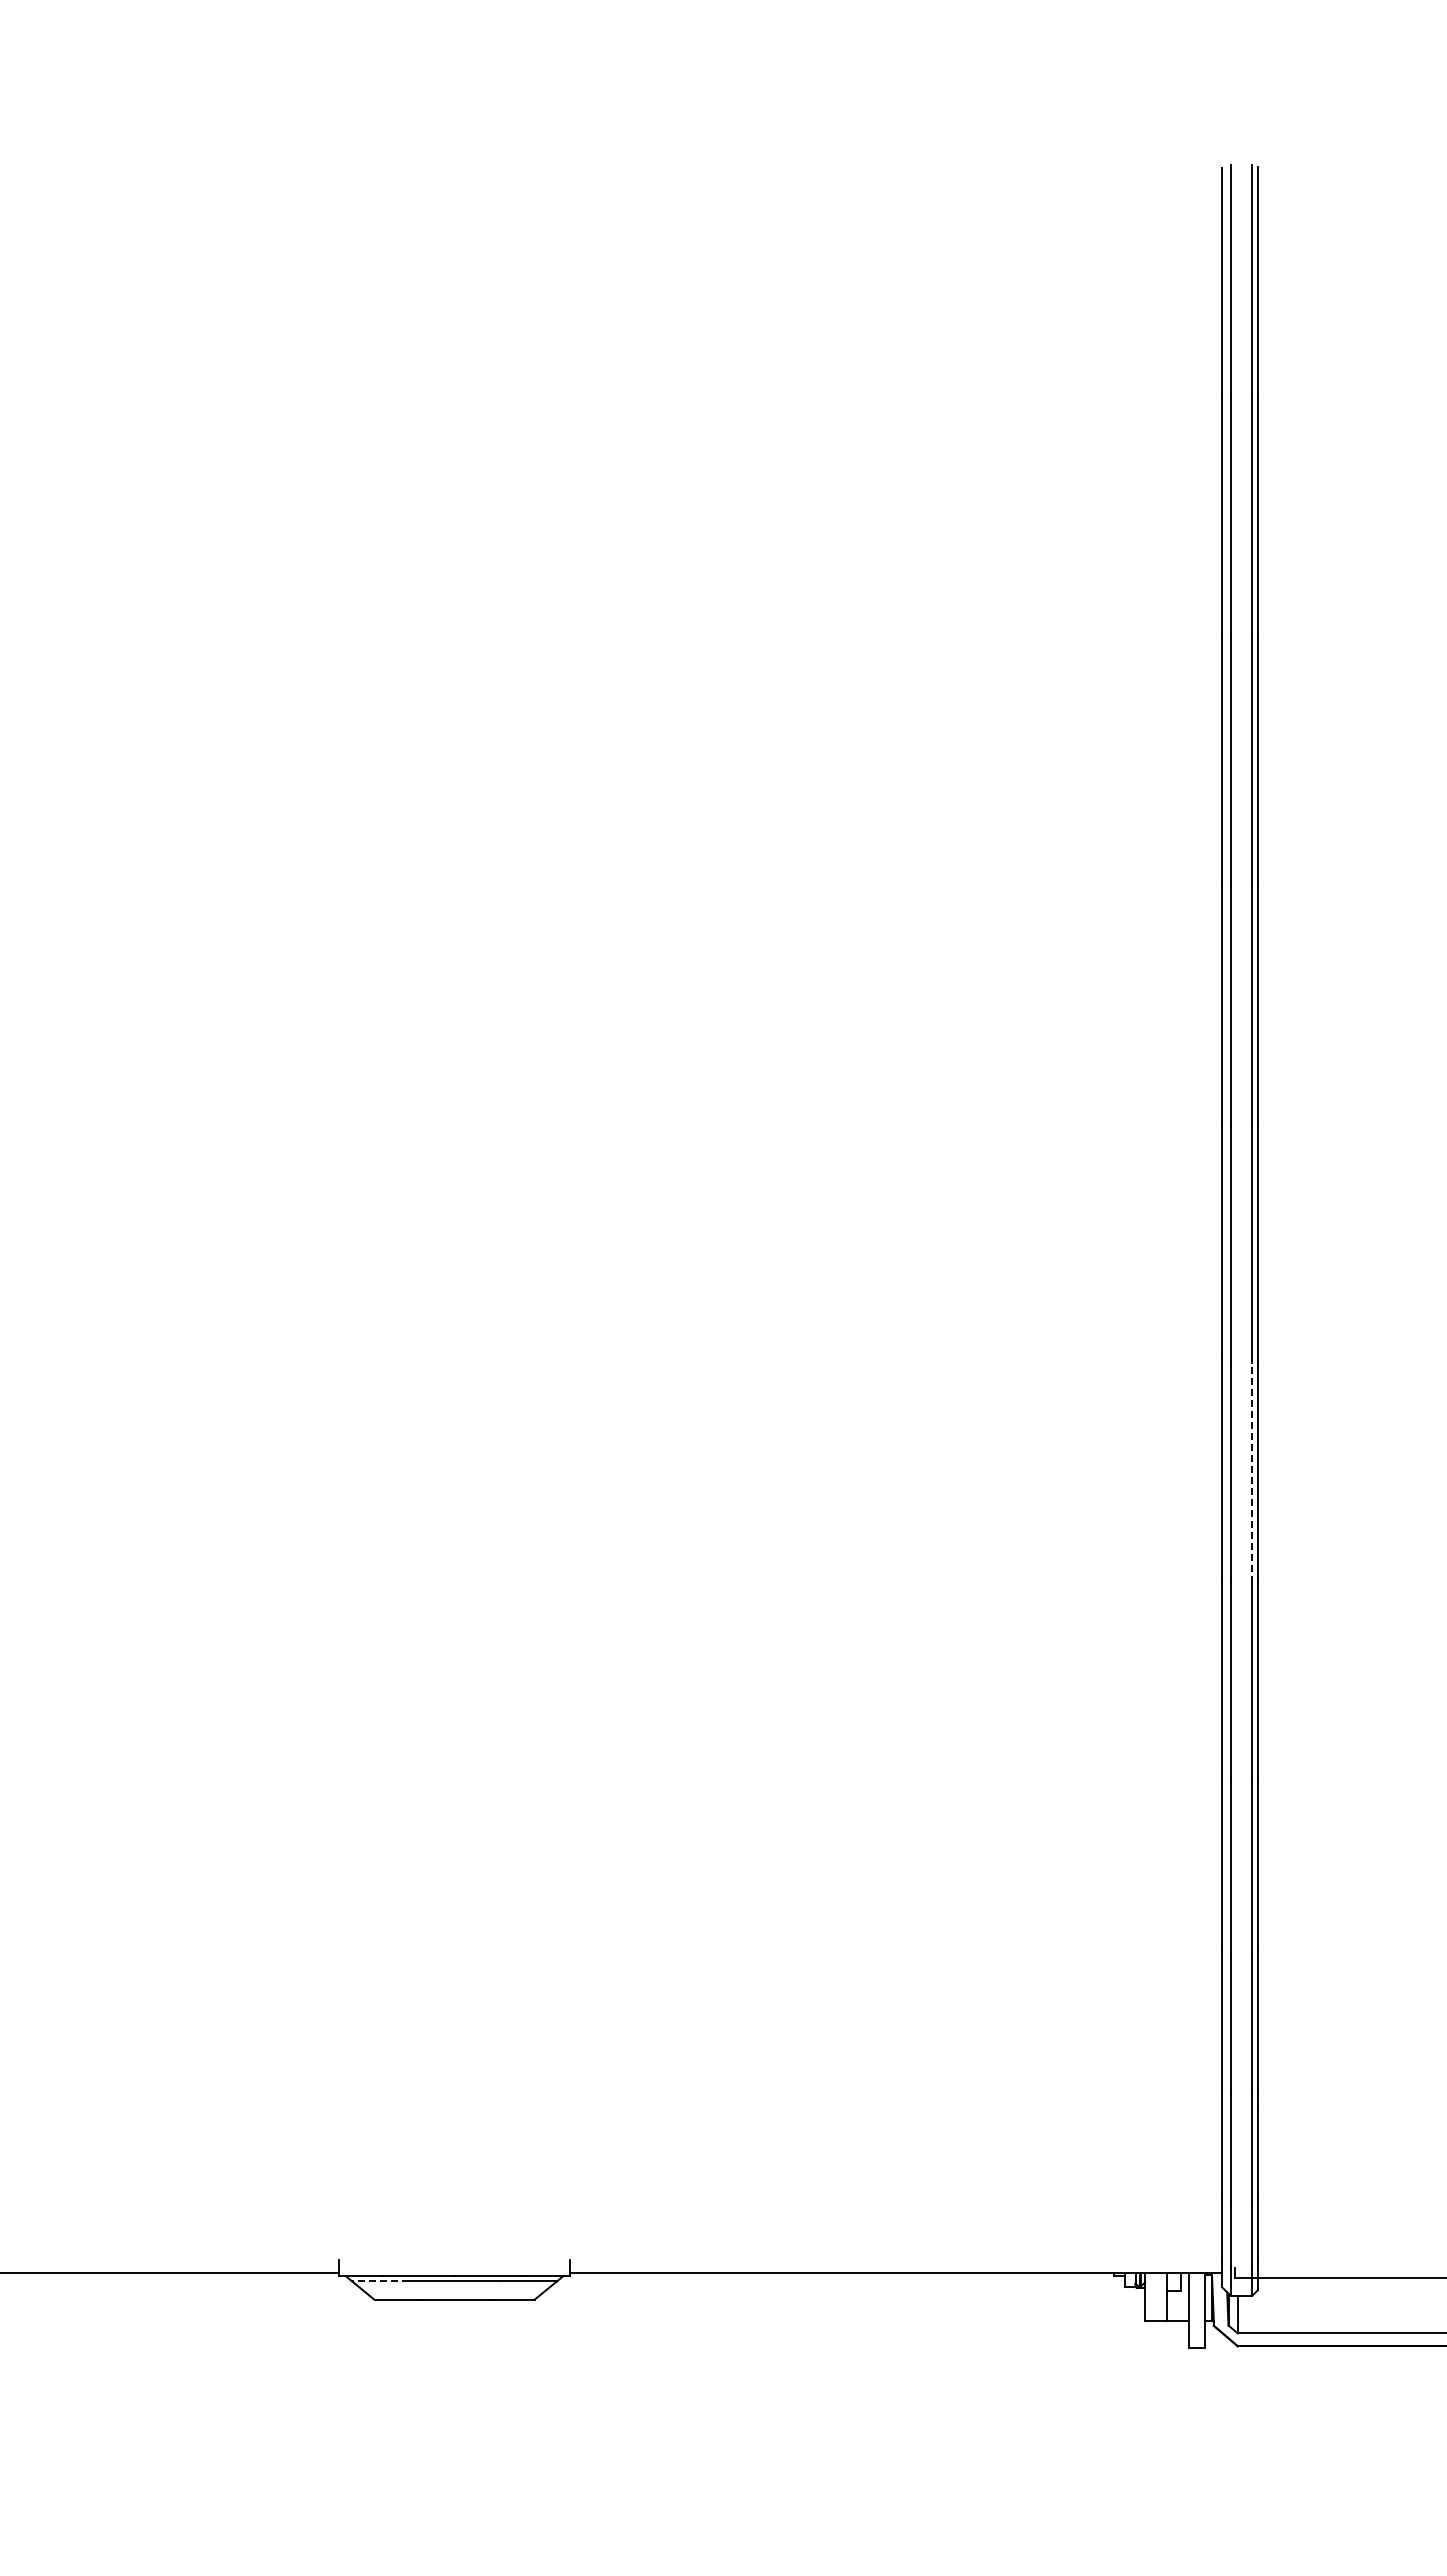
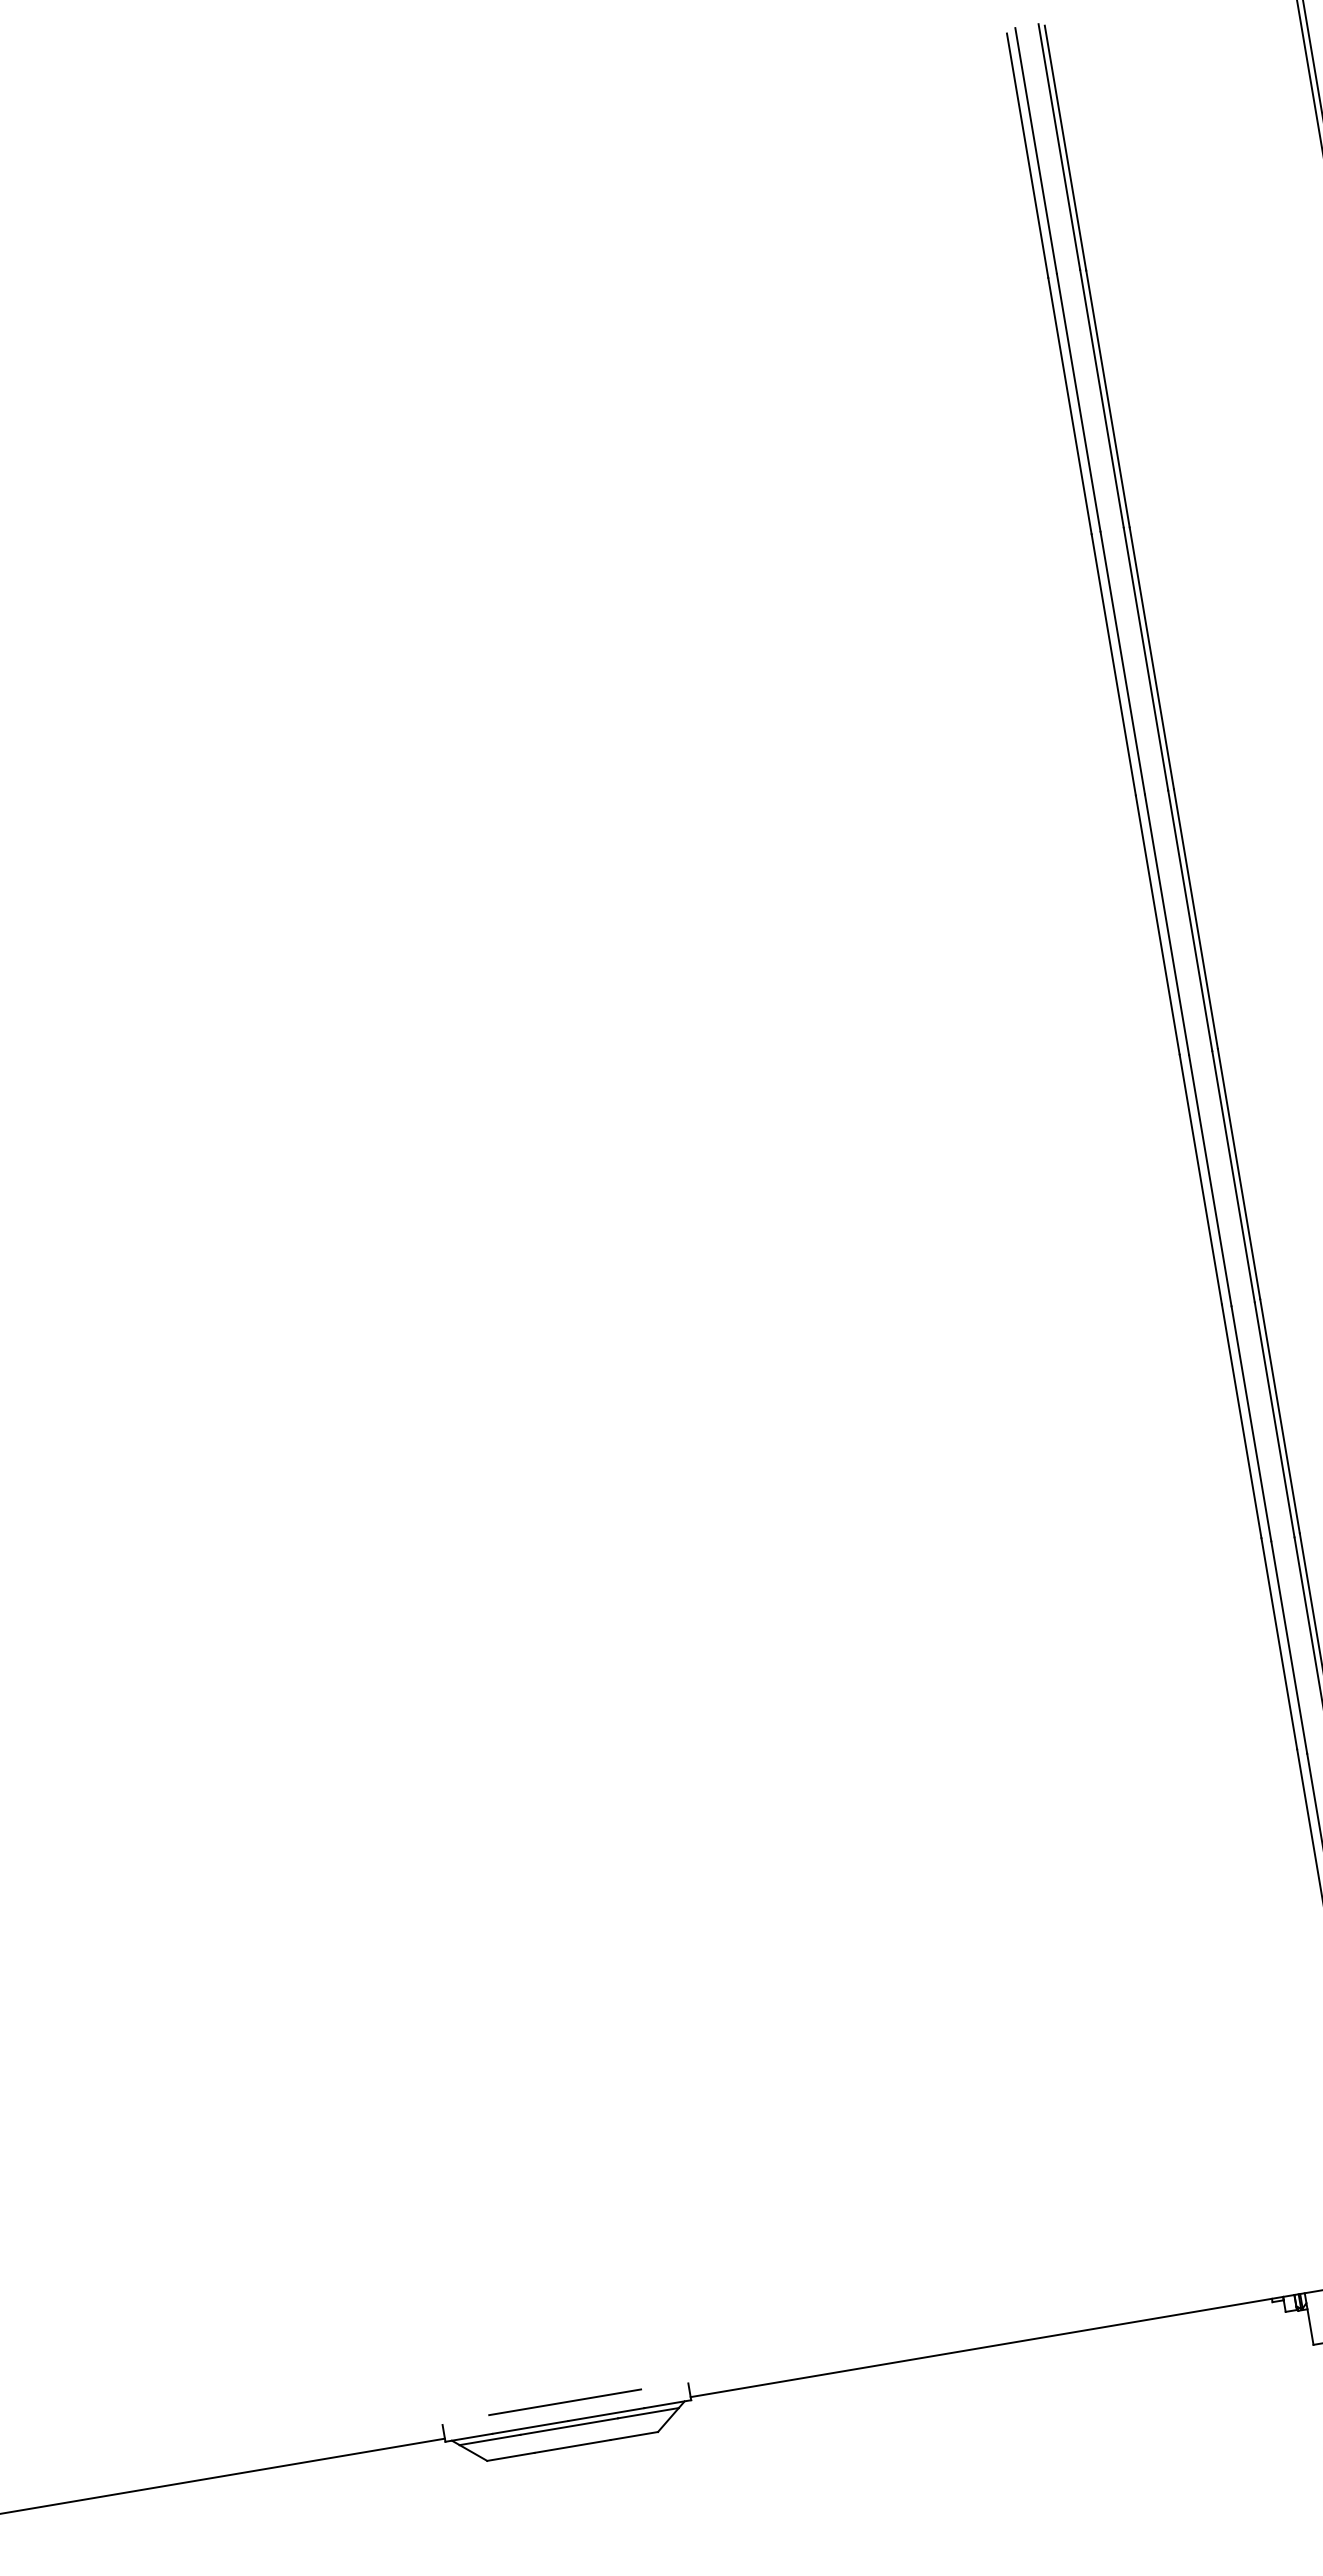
line: (1252, 1472) -> (1274, 1419), dashed -> solid
line: (454, 2257) -> (564, 2401), added
line: (379, 2281) -> (489, 2440), dashed -> solid

